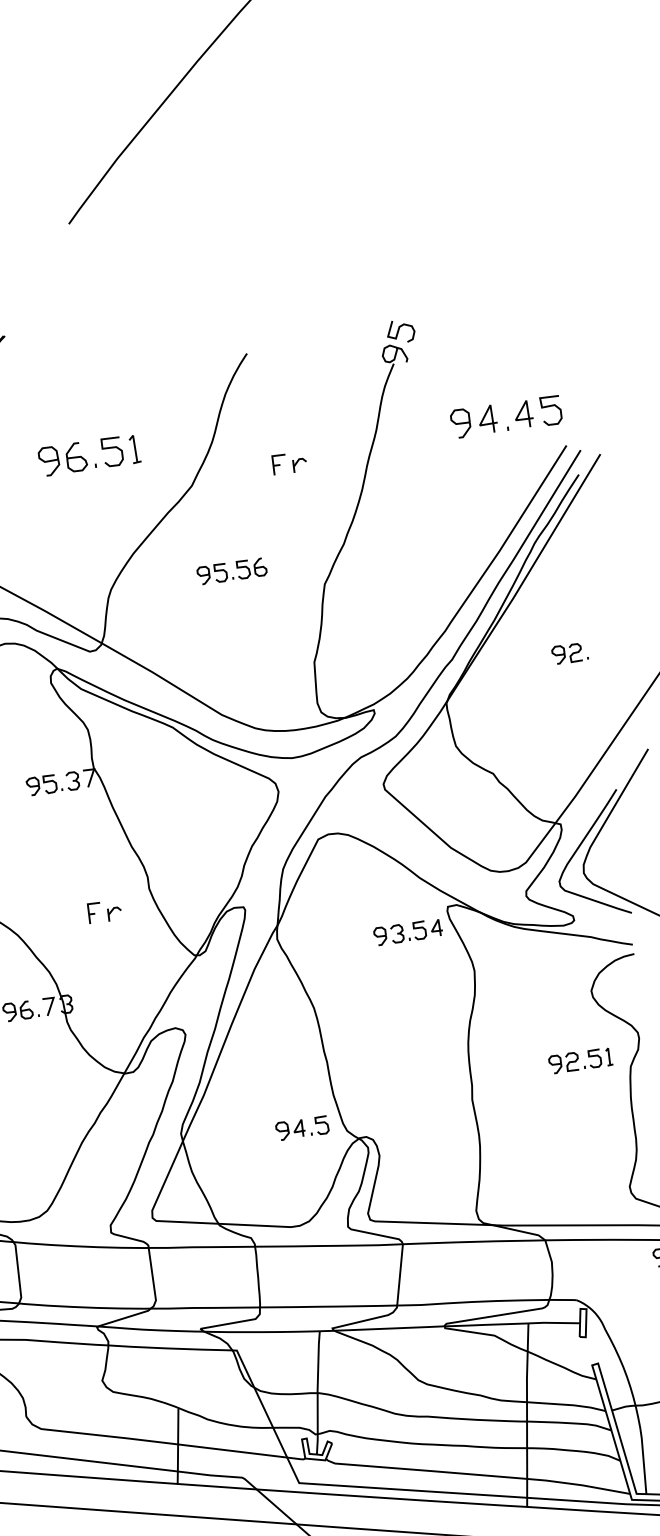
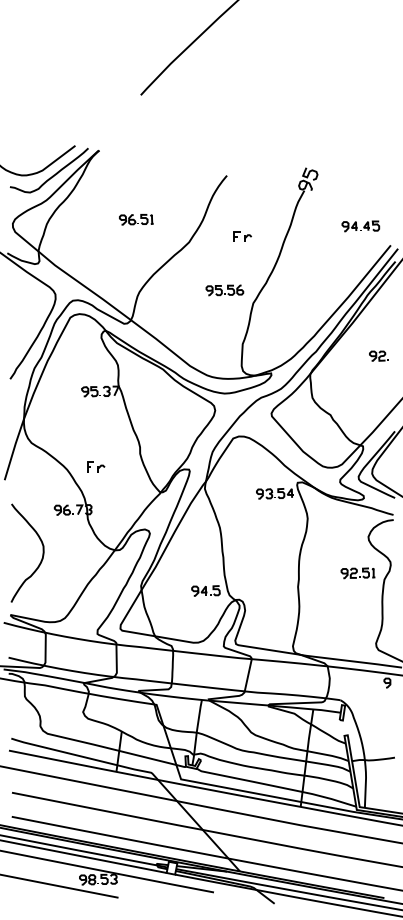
part: (505, 417) -> (360, 226), size x0.62
part: (89, 455) -> (136, 219), size x0.62
part: (231, 571) -> (224, 290), moved
part: (105, 910) -> (96, 466), moved

